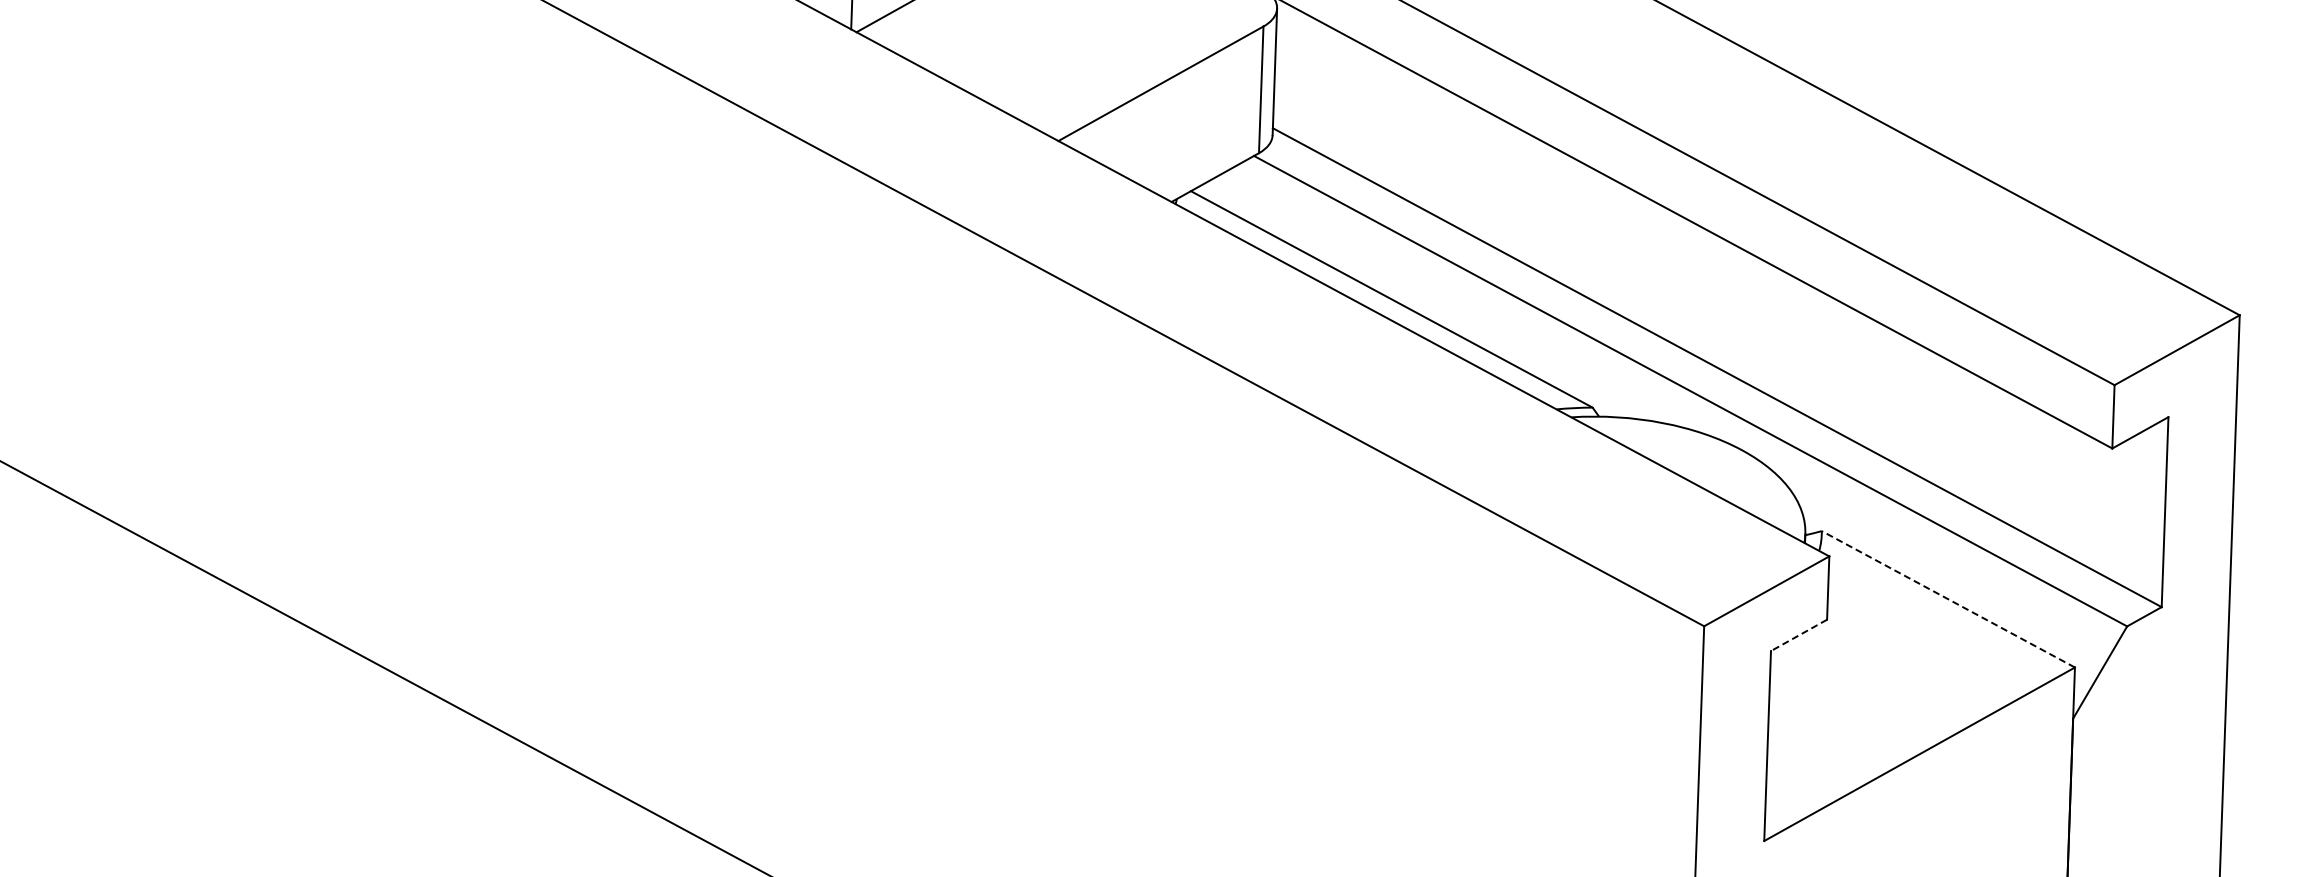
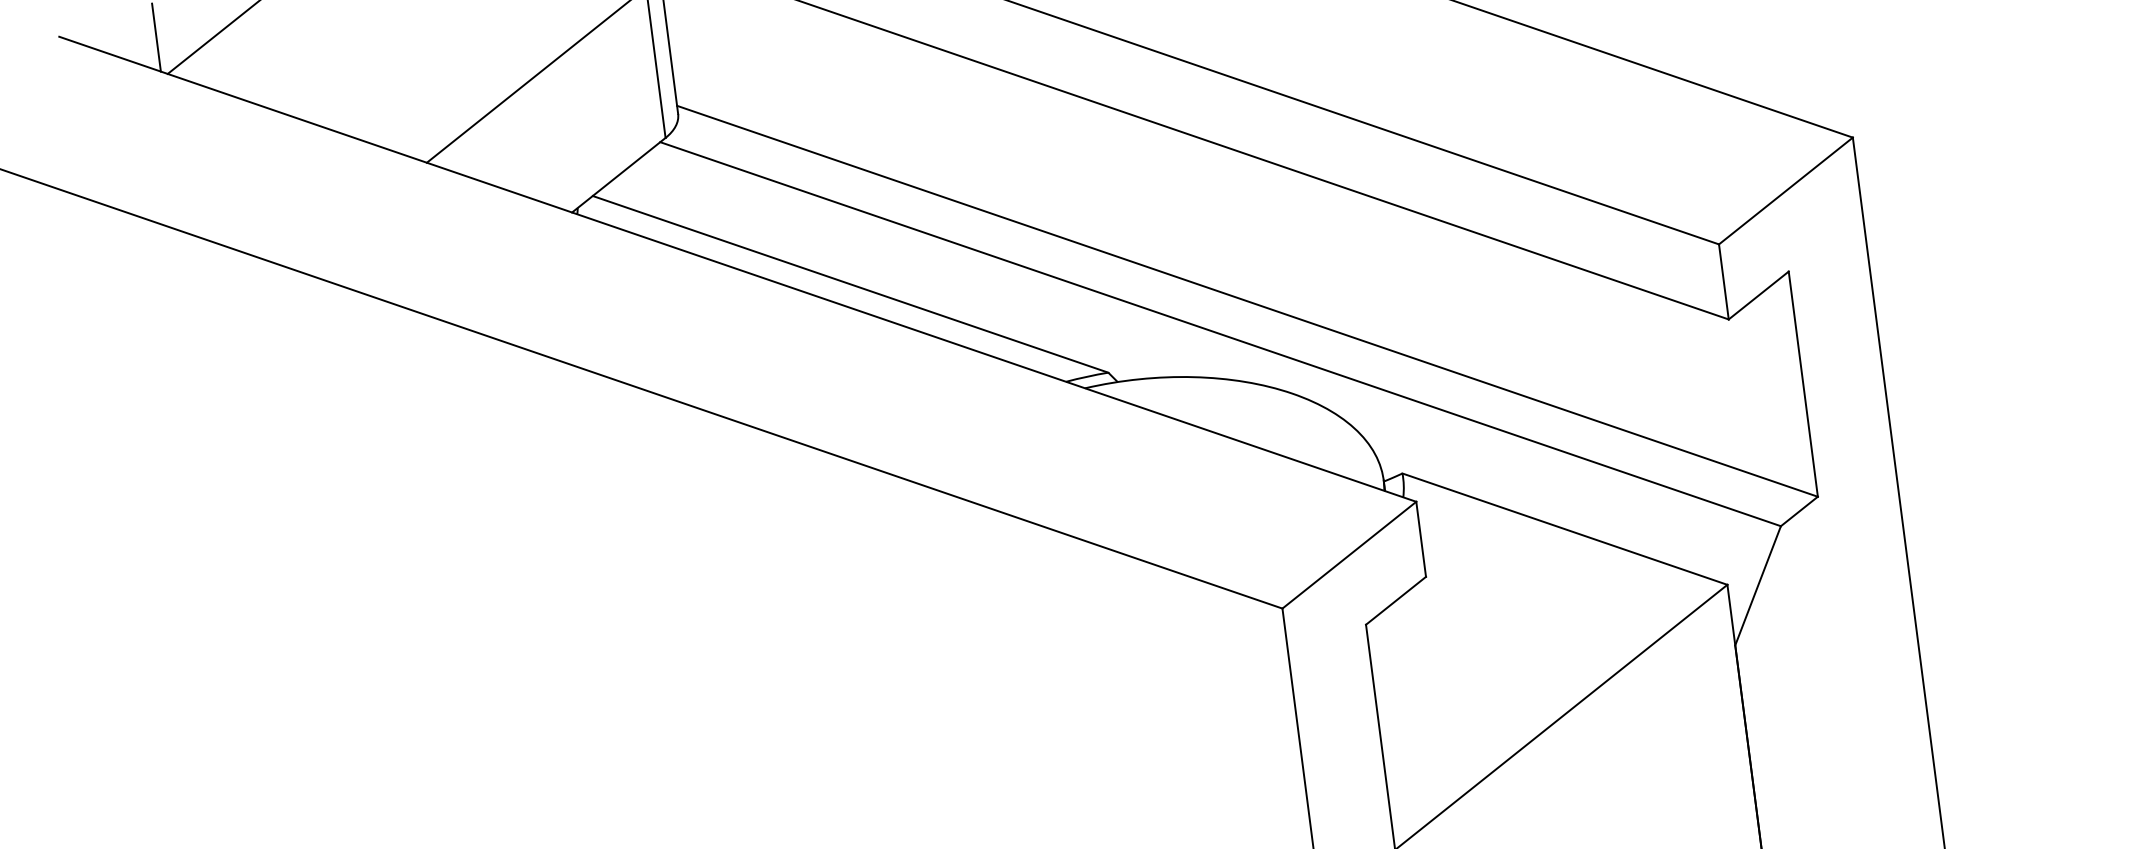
line: (1948, 599) -> (1565, 529), dashed -> solid
line: (1798, 635) -> (1395, 601), dashed -> solid

